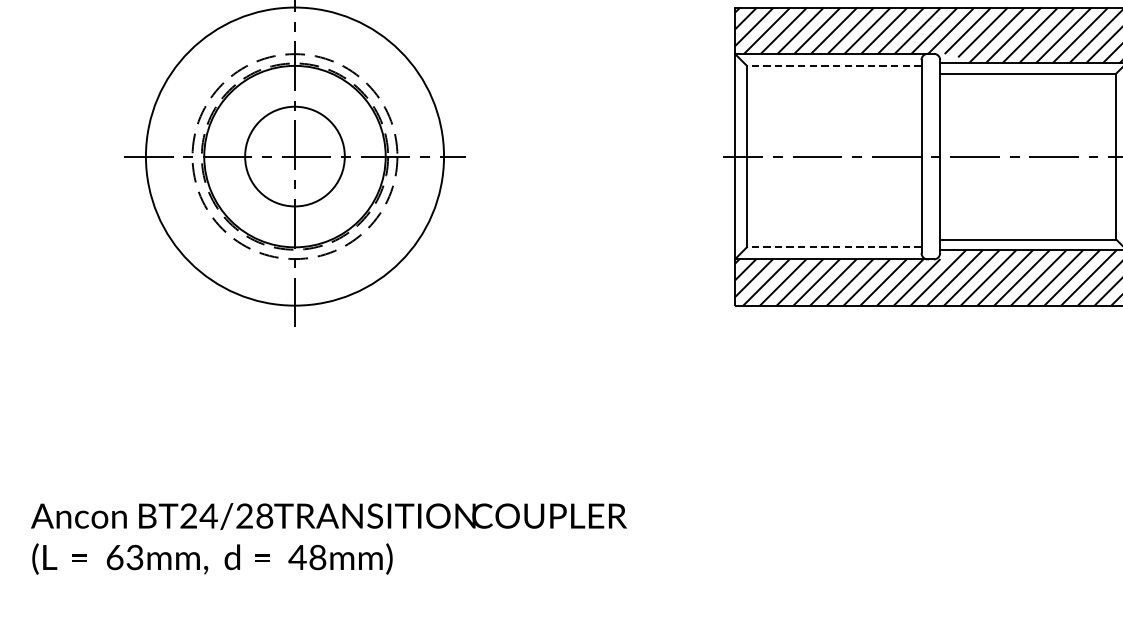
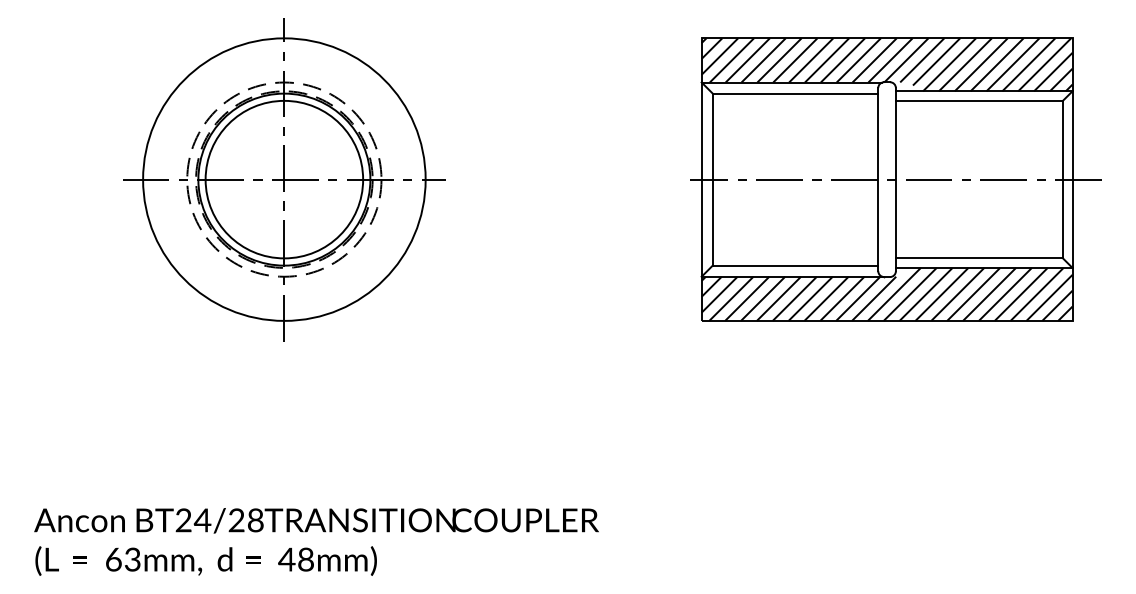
line: (834, 65) -> (795, 93), dashed -> solid
circle: (295, 156) -> (284, 179), size x1.67
line: (834, 247) -> (795, 265), dashed -> solid

